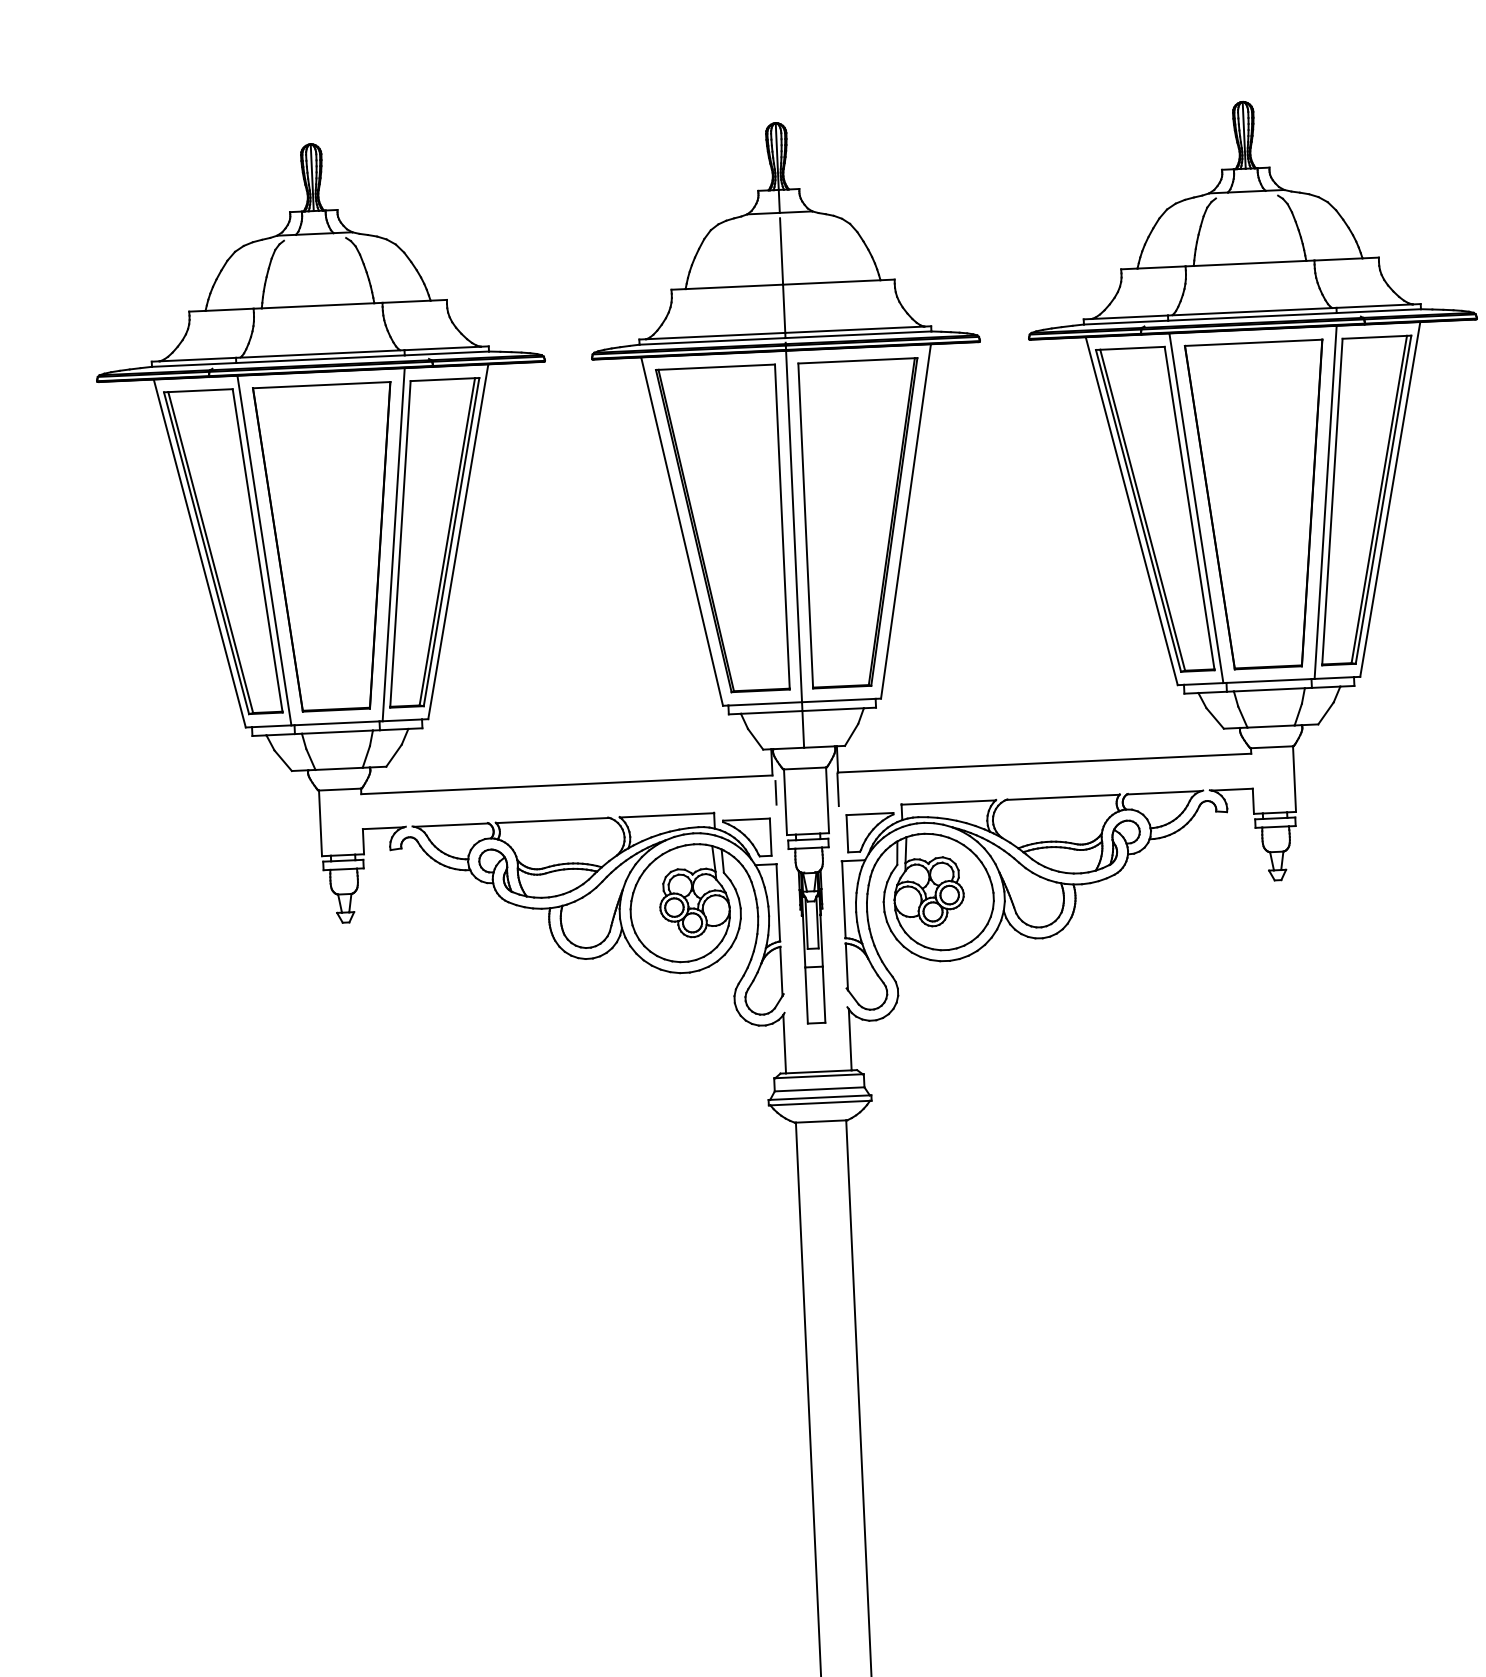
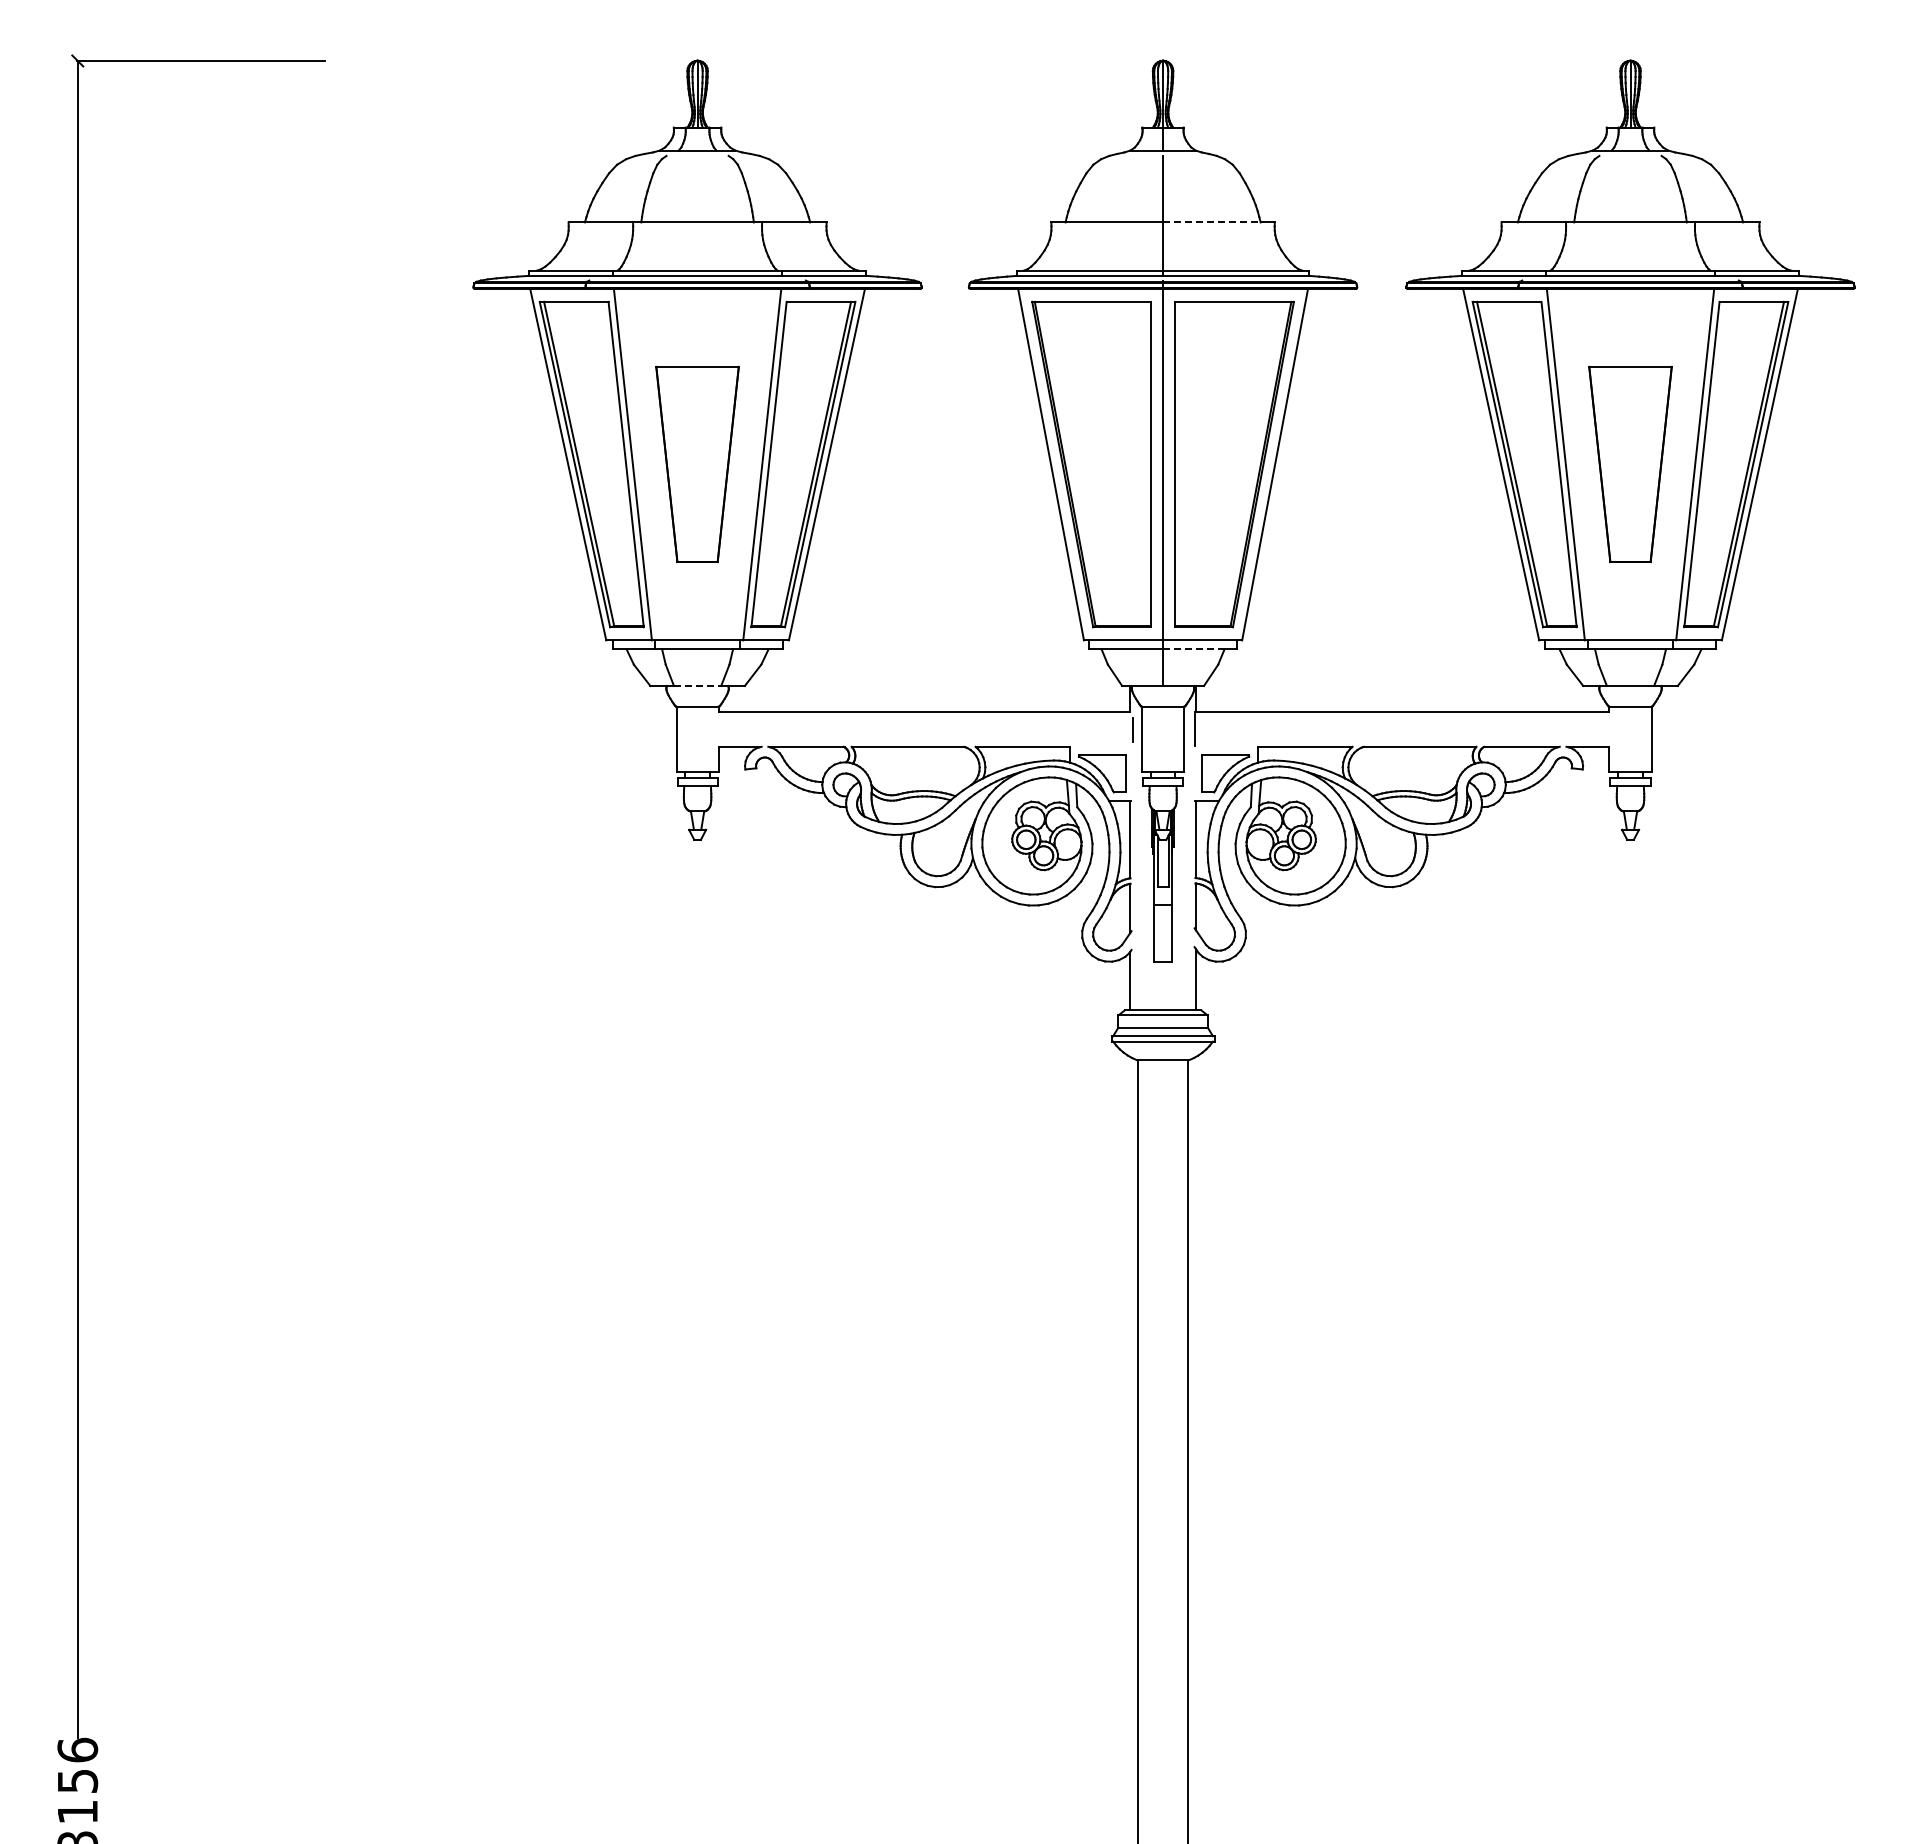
line: (831, 282) -> (1211, 222), solid -> dashed
part: (1260, 505) -> (1630, 464), size x0.6
part: (328, 547) -> (697, 464), size x0.6
line: (832, 709) -> (1193, 649), solid -> dashed
line: (338, 768) -> (697, 685), solid -> dashed

